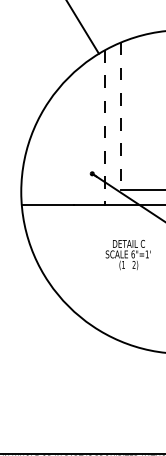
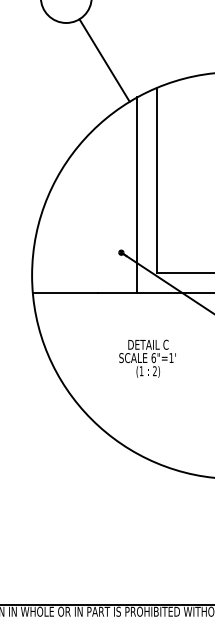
line: (121, 116) -> (157, 180), dashed -> solid
line: (105, 127) -> (137, 194), dashed -> solid
text: (128, 254) -> (147, 358), moved

